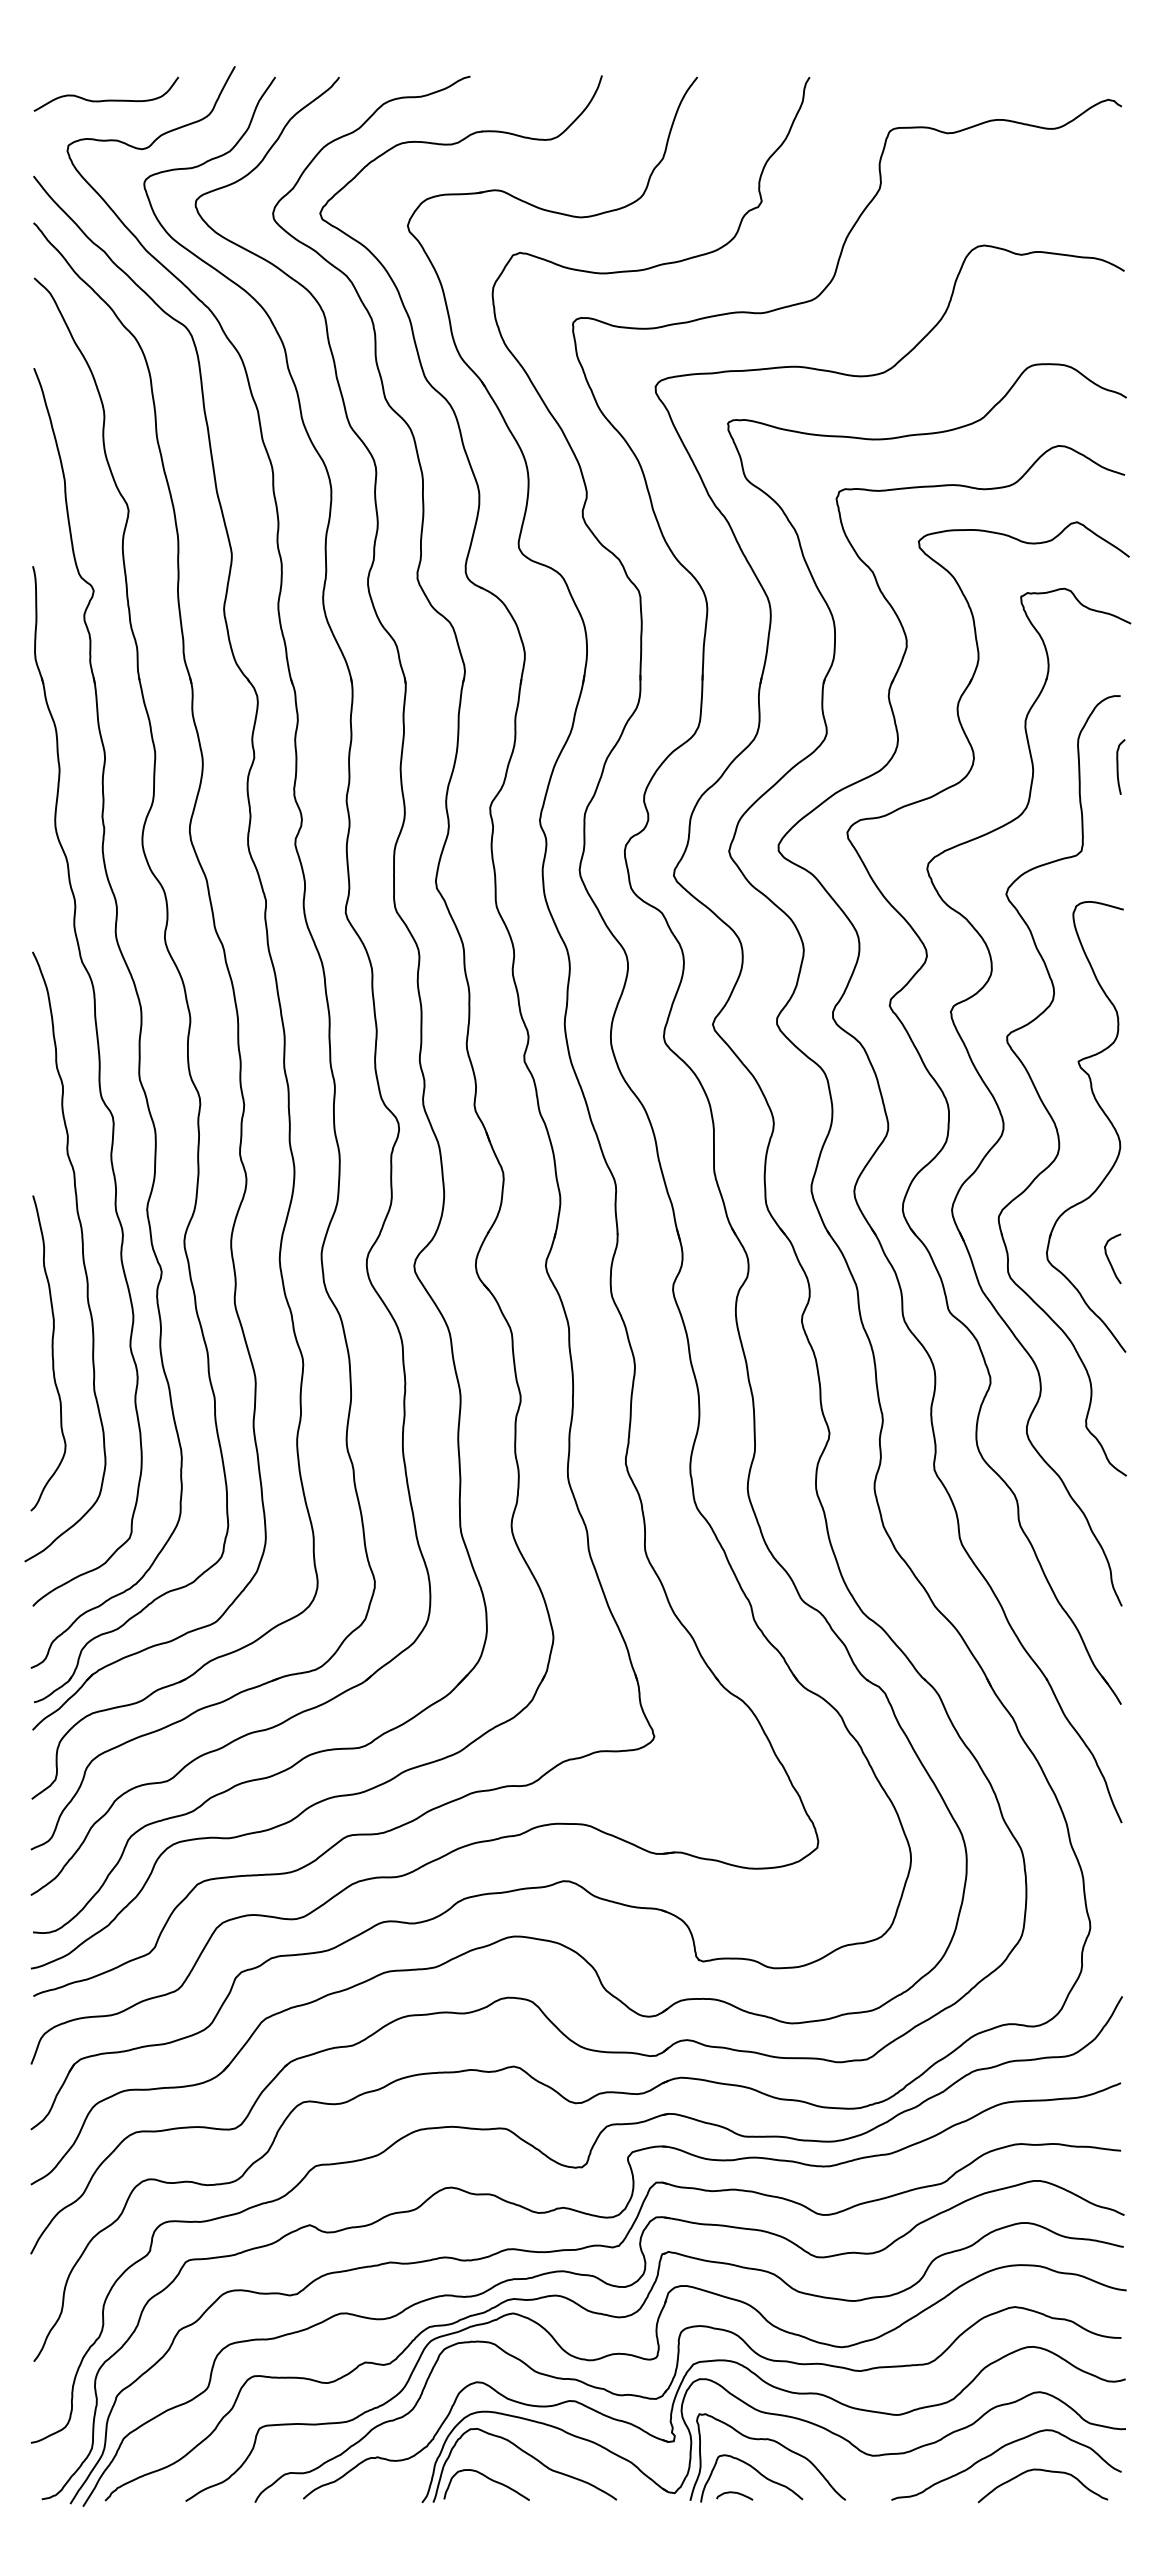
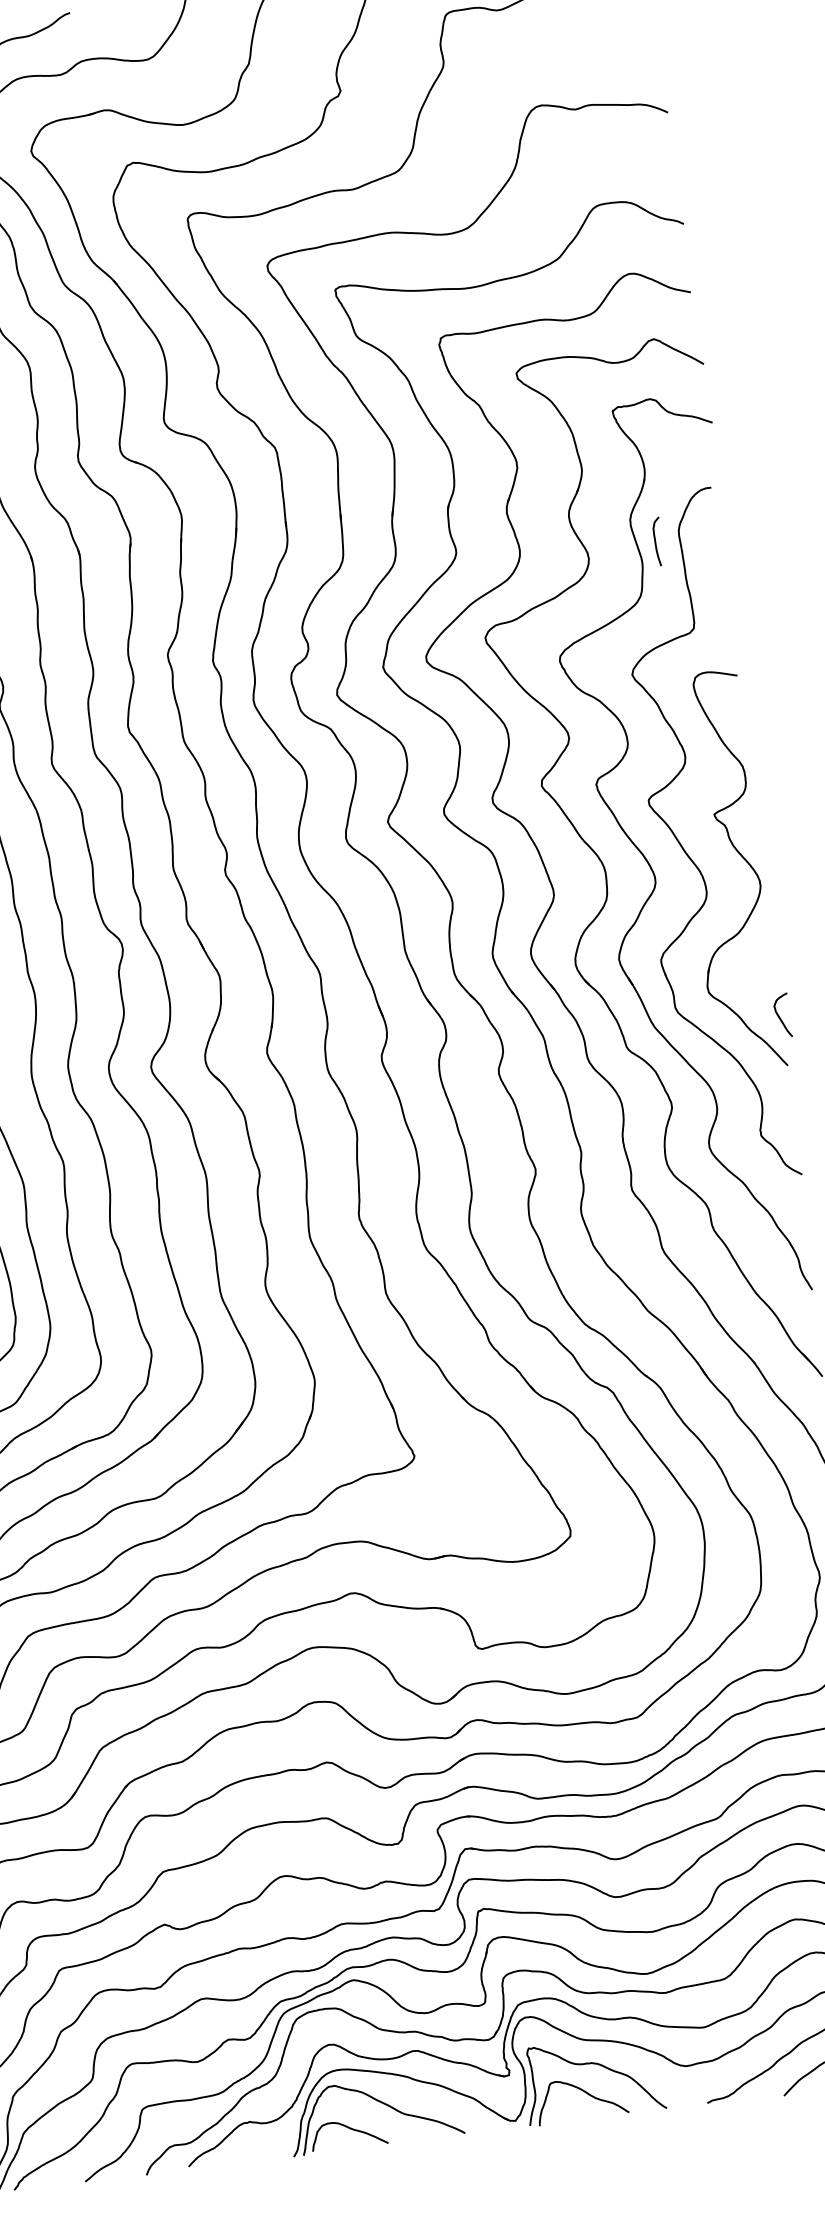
curve: (1118, 766) -> (656, 541), moved
curve: (1109, 1259) -> (779, 1016), moved
curve: (734, 2493) -> (568, 2114), removed

